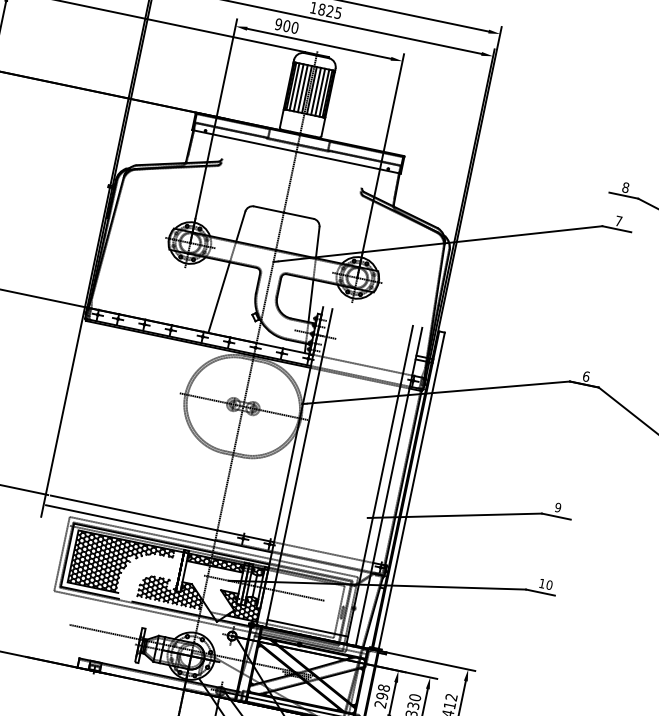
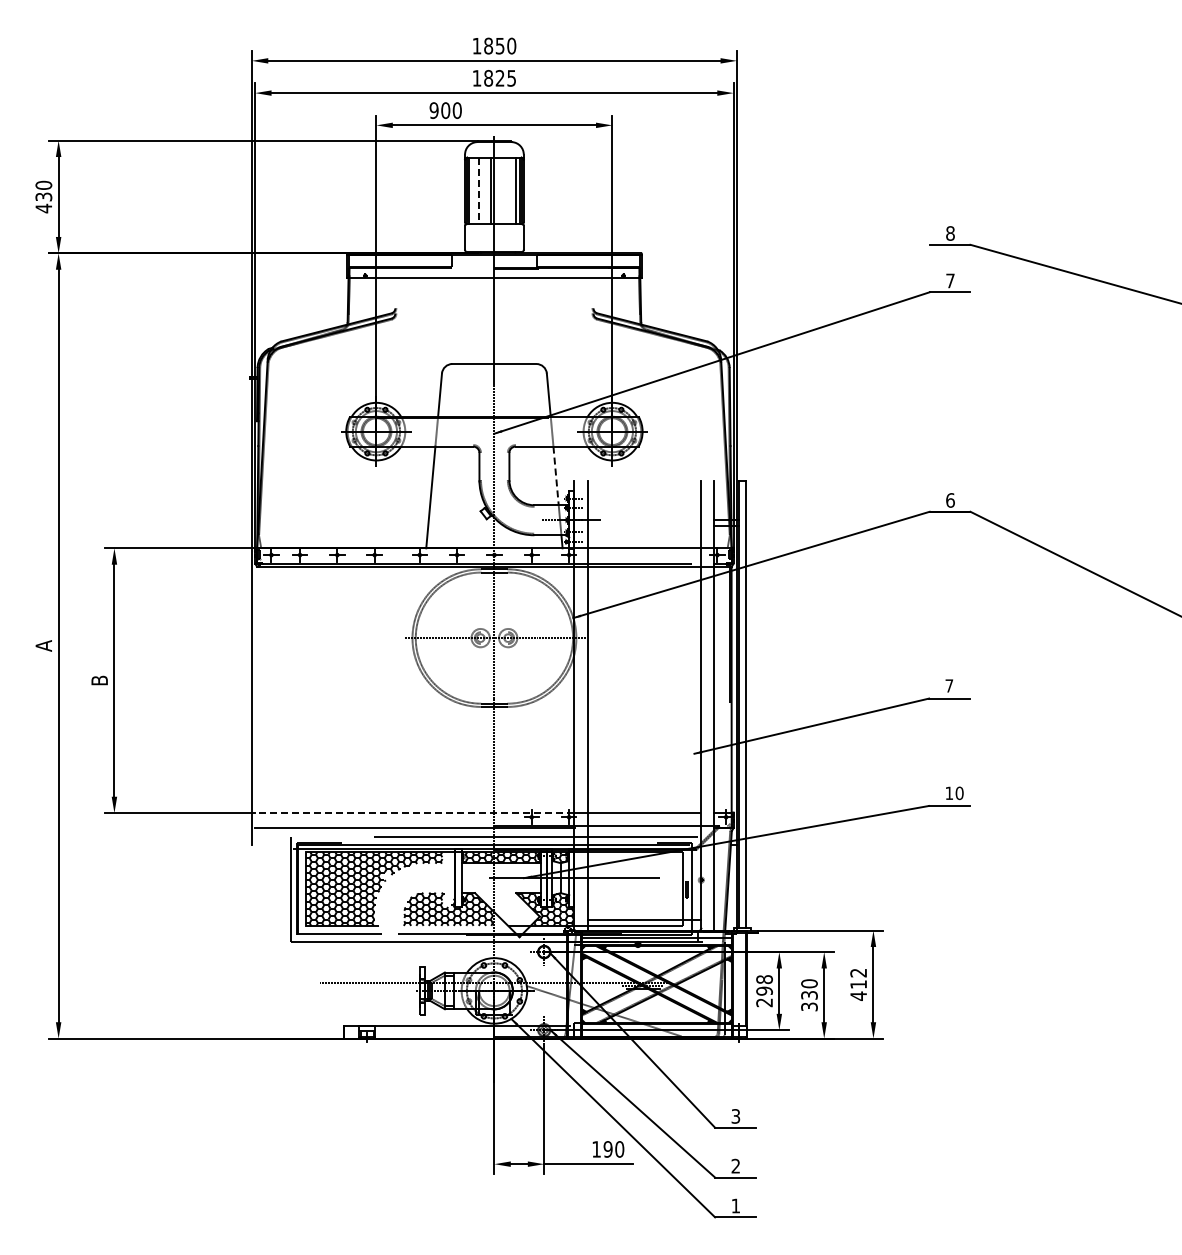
line: (294, 86) -> (473, 190), removed
line: (298, 88) -> (479, 191), solid -> dashed
line: (303, 88) -> (485, 190), removed
line: (311, 90) -> (497, 190), removed
line: (315, 91) -> (503, 190), removed
line: (320, 92) -> (509, 190), removed
line: (311, 301) -> (556, 476), solid -> dashed
text: (558, 507) -> (949, 685), 9 -> 7
line: (162, 519) -> (416, 813), solid -> dashed

